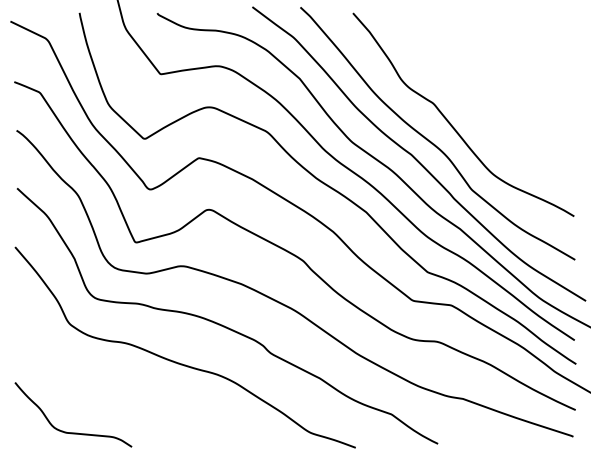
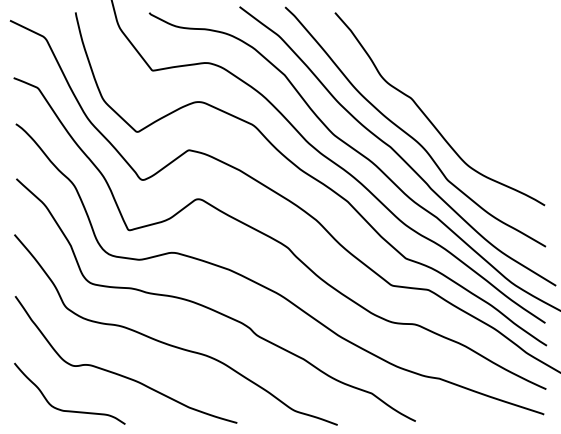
curve: (127, 394) -> (121, 374), added

